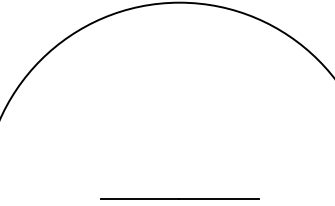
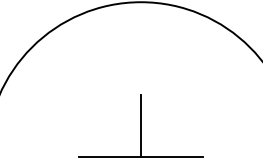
line: (178, 159) -> (140, 125), added

